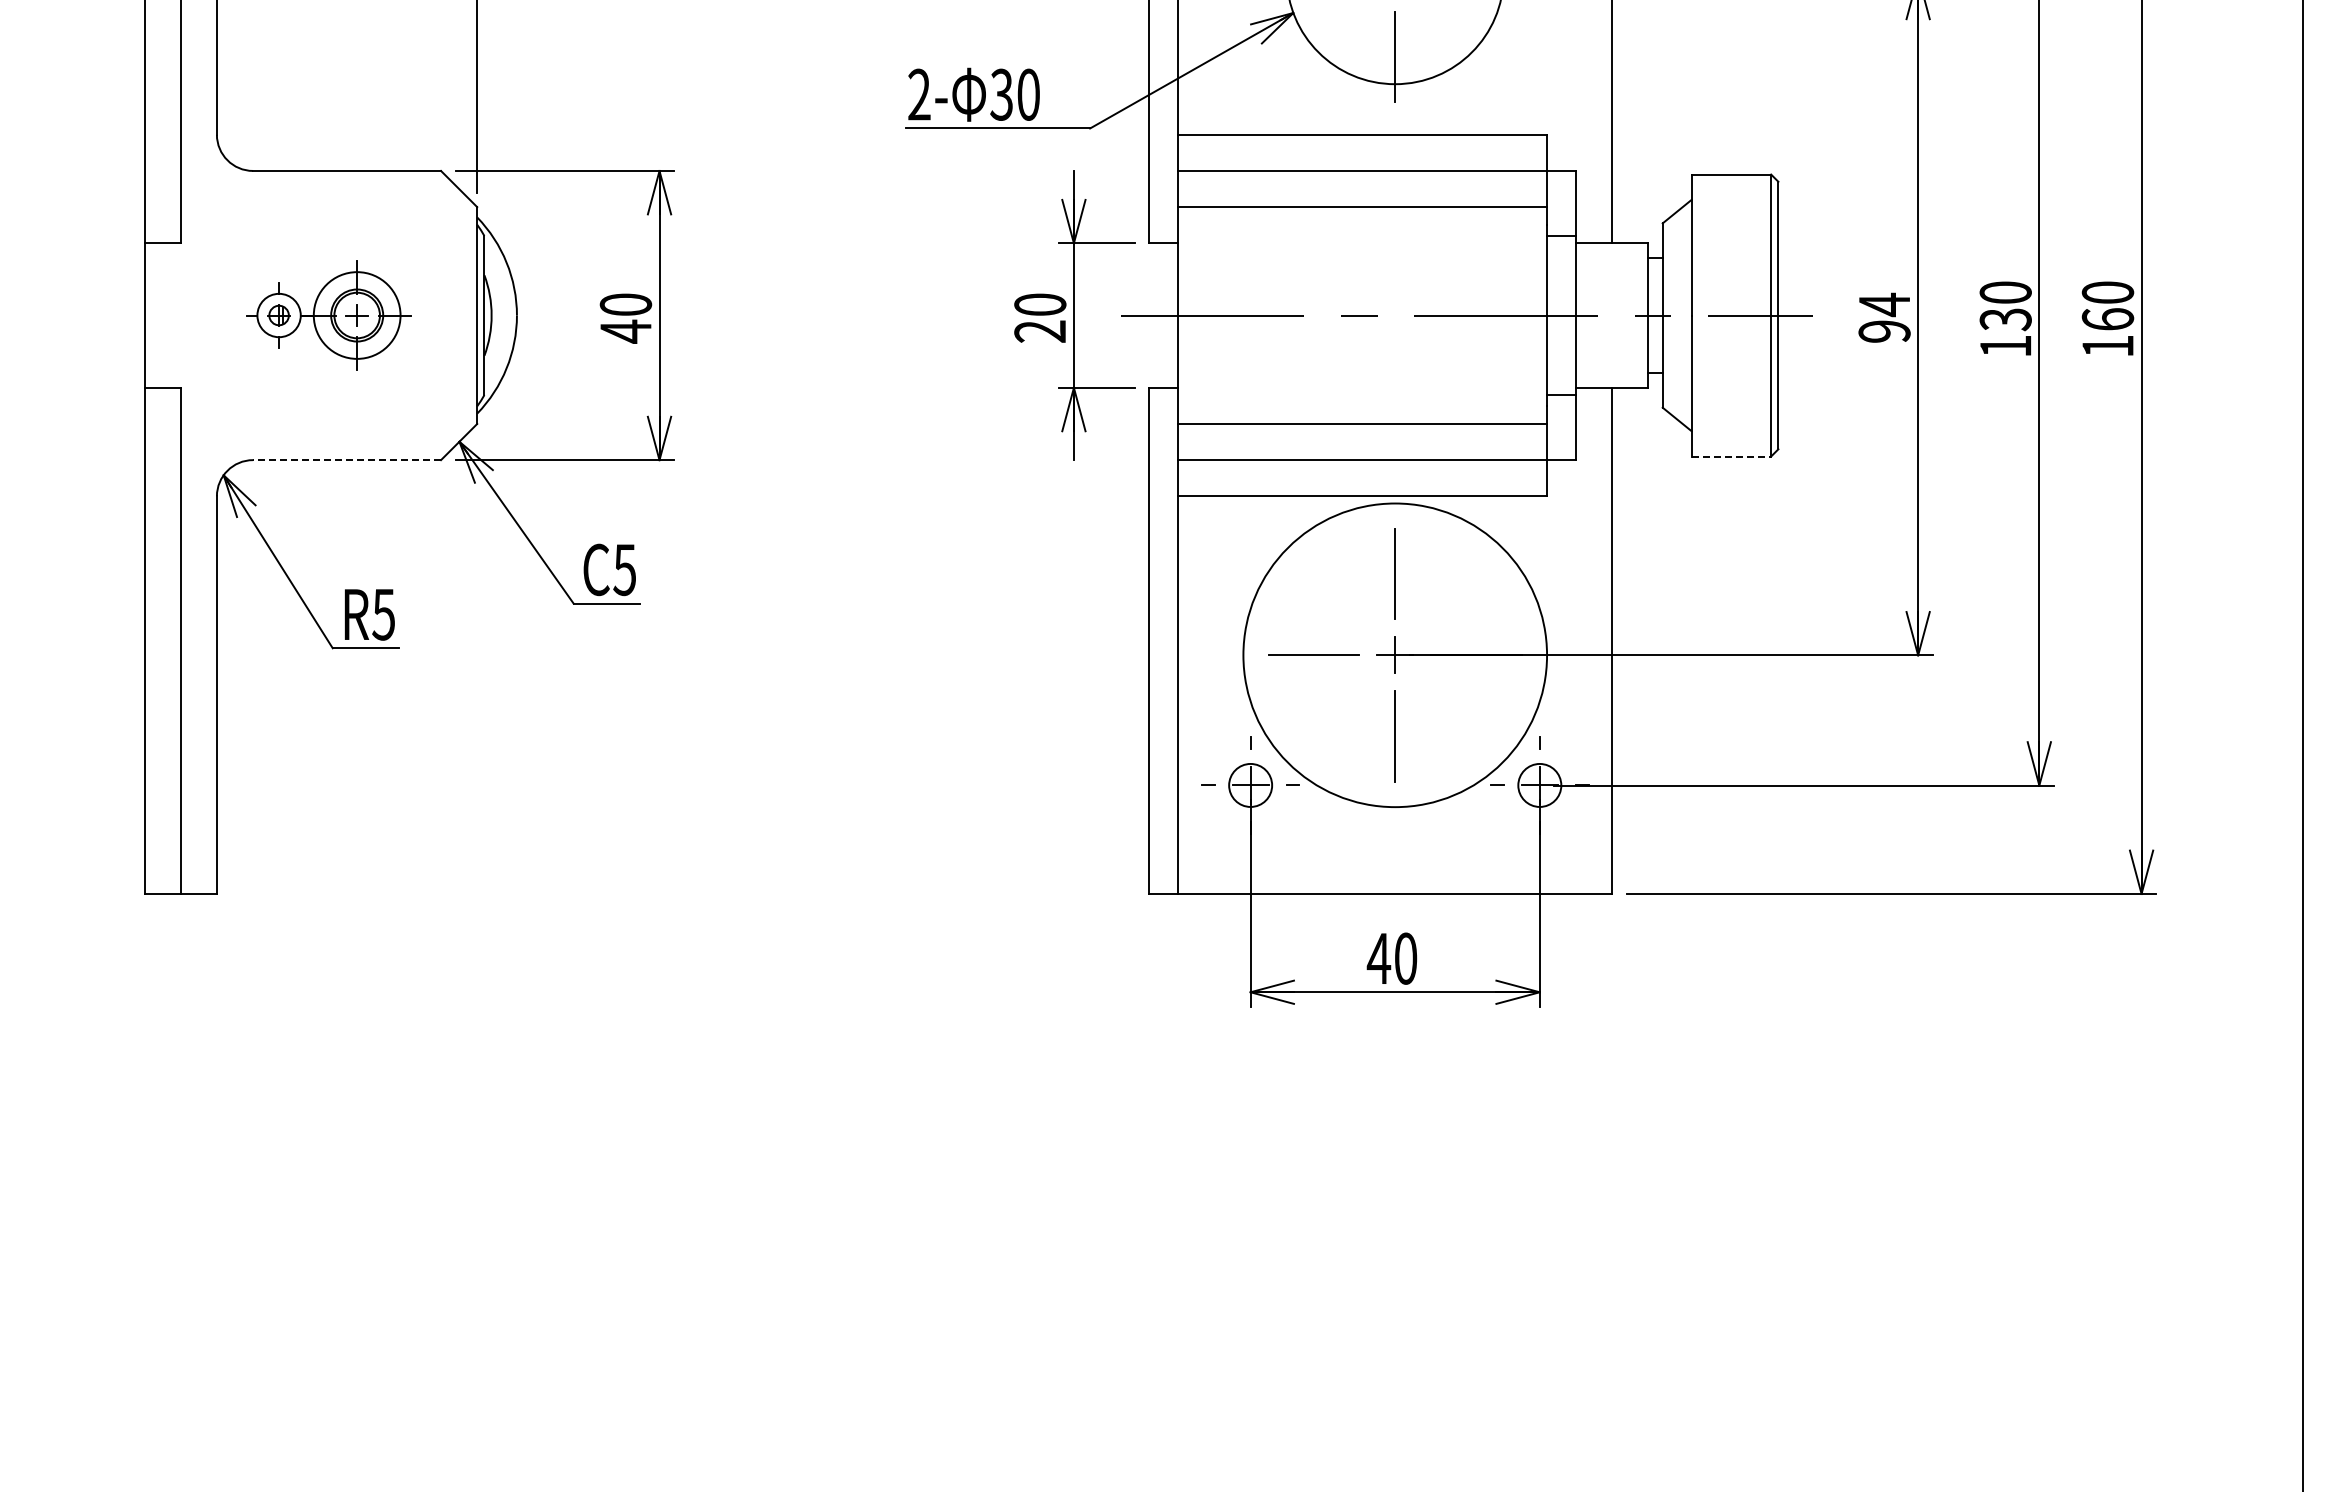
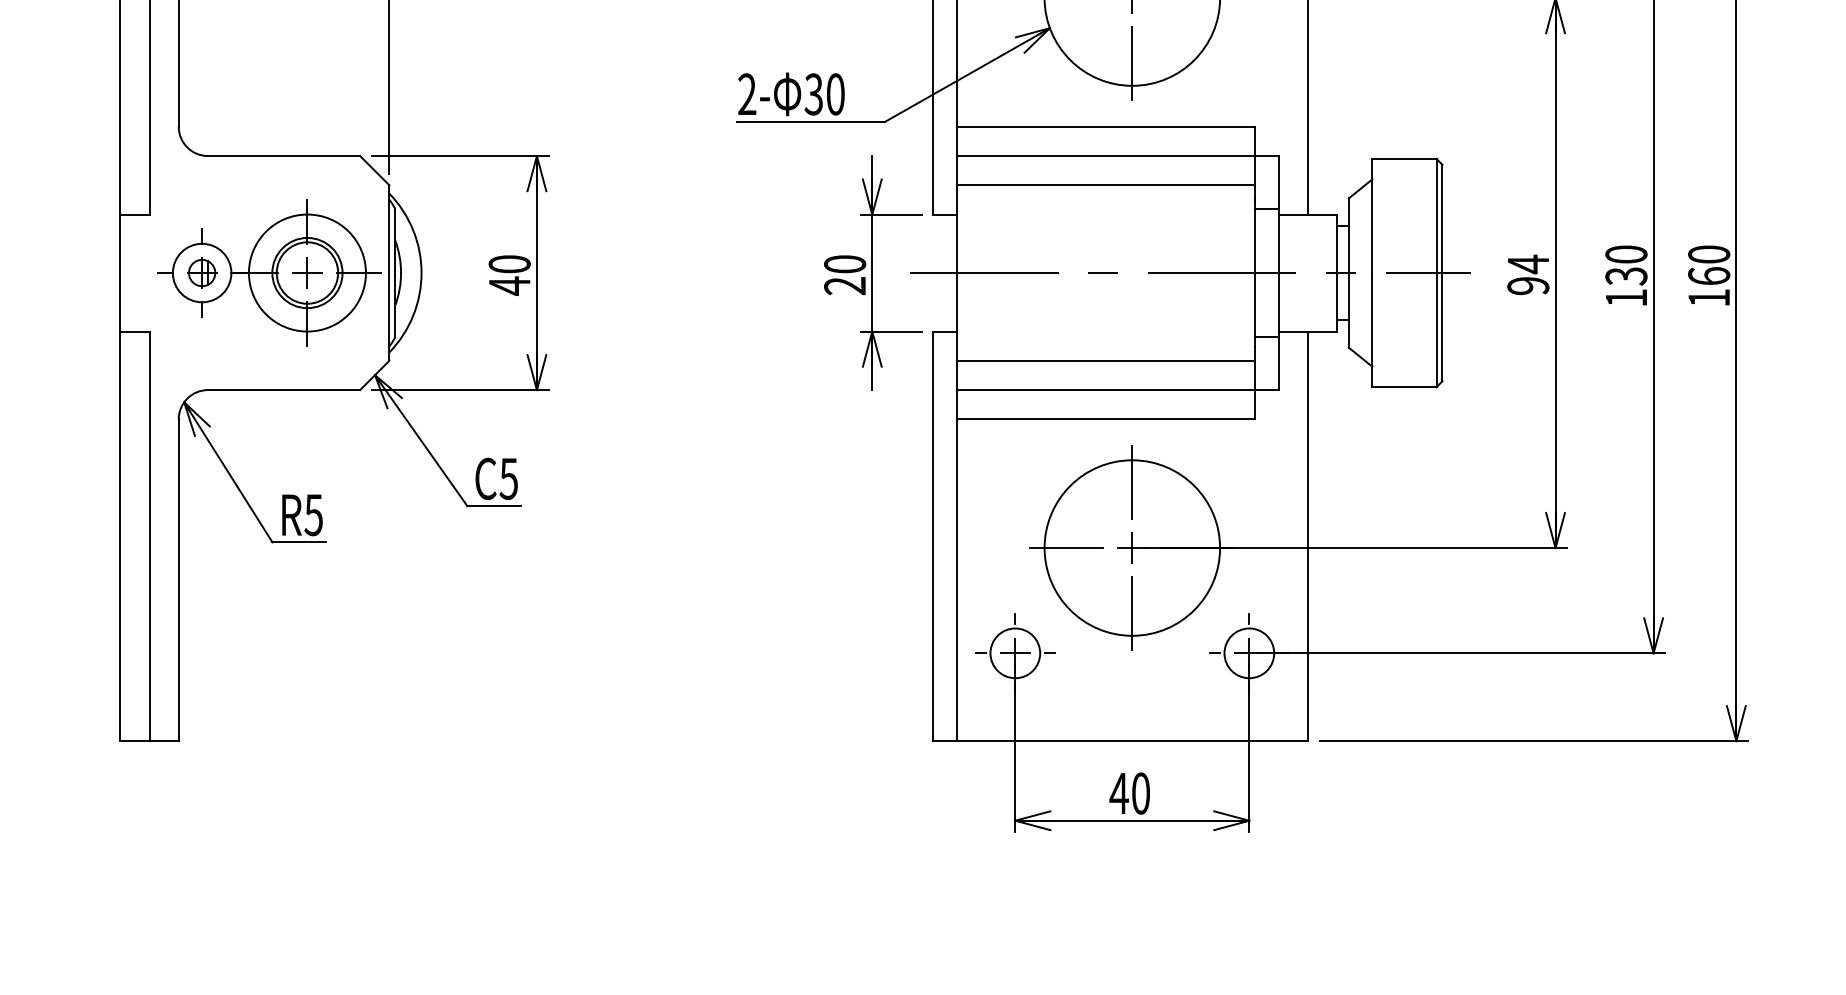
part: (328, 315) -> (269, 273), size x1.67
line: (1731, 456) -> (1404, 387), dashed -> solid
line: (347, 460) -> (284, 390), dashed -> solid
circle: (1394, 654) -> (1131, 547), size x0.71
circle: (1250, 785) -> (1015, 653), size x1.43
circle: (1539, 785) -> (1249, 653), size x1.43

